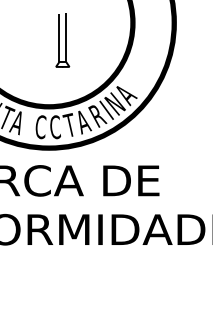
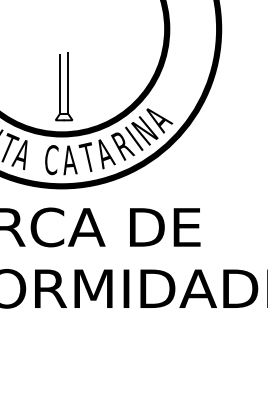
part: (63, 40) -> (64, 86), moved
text: (55, 127) -> (70, 160), C -> A

